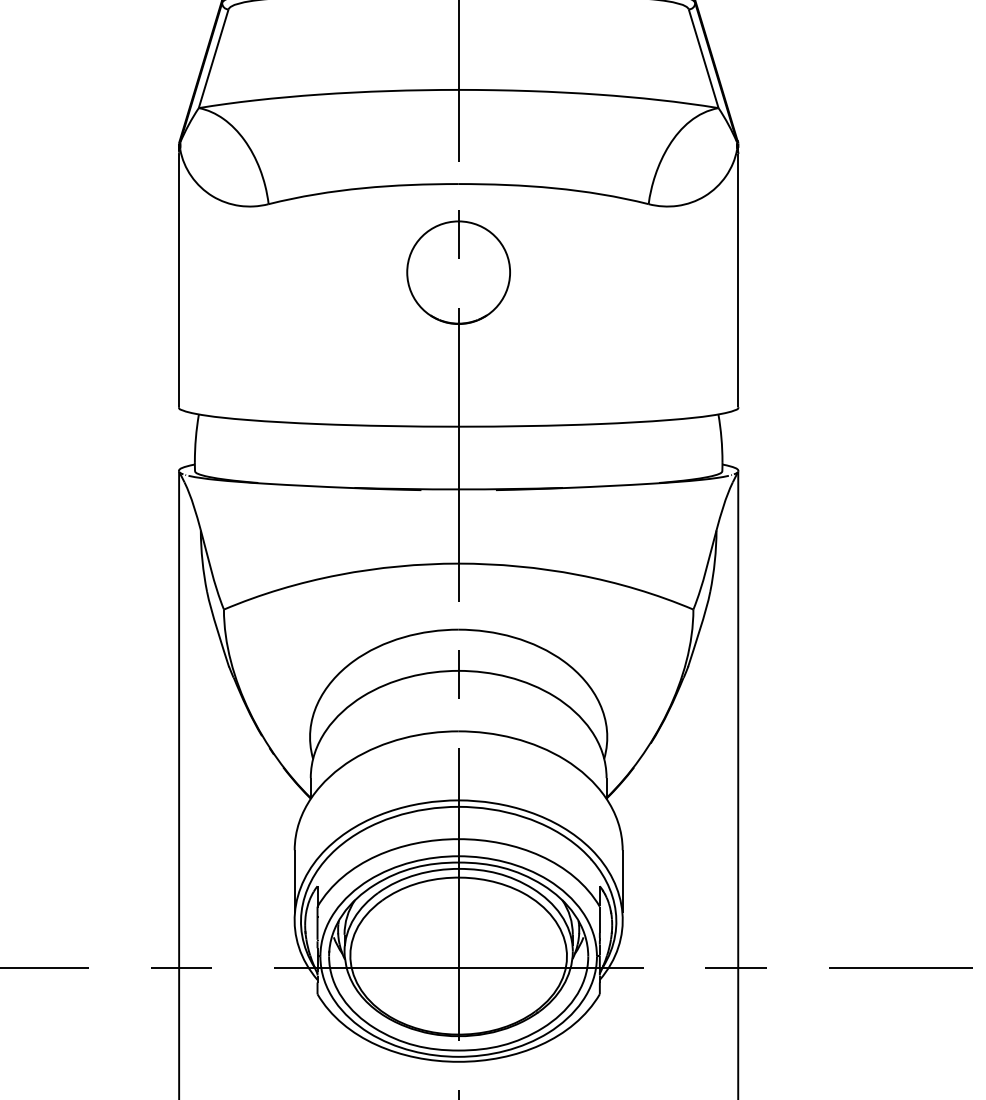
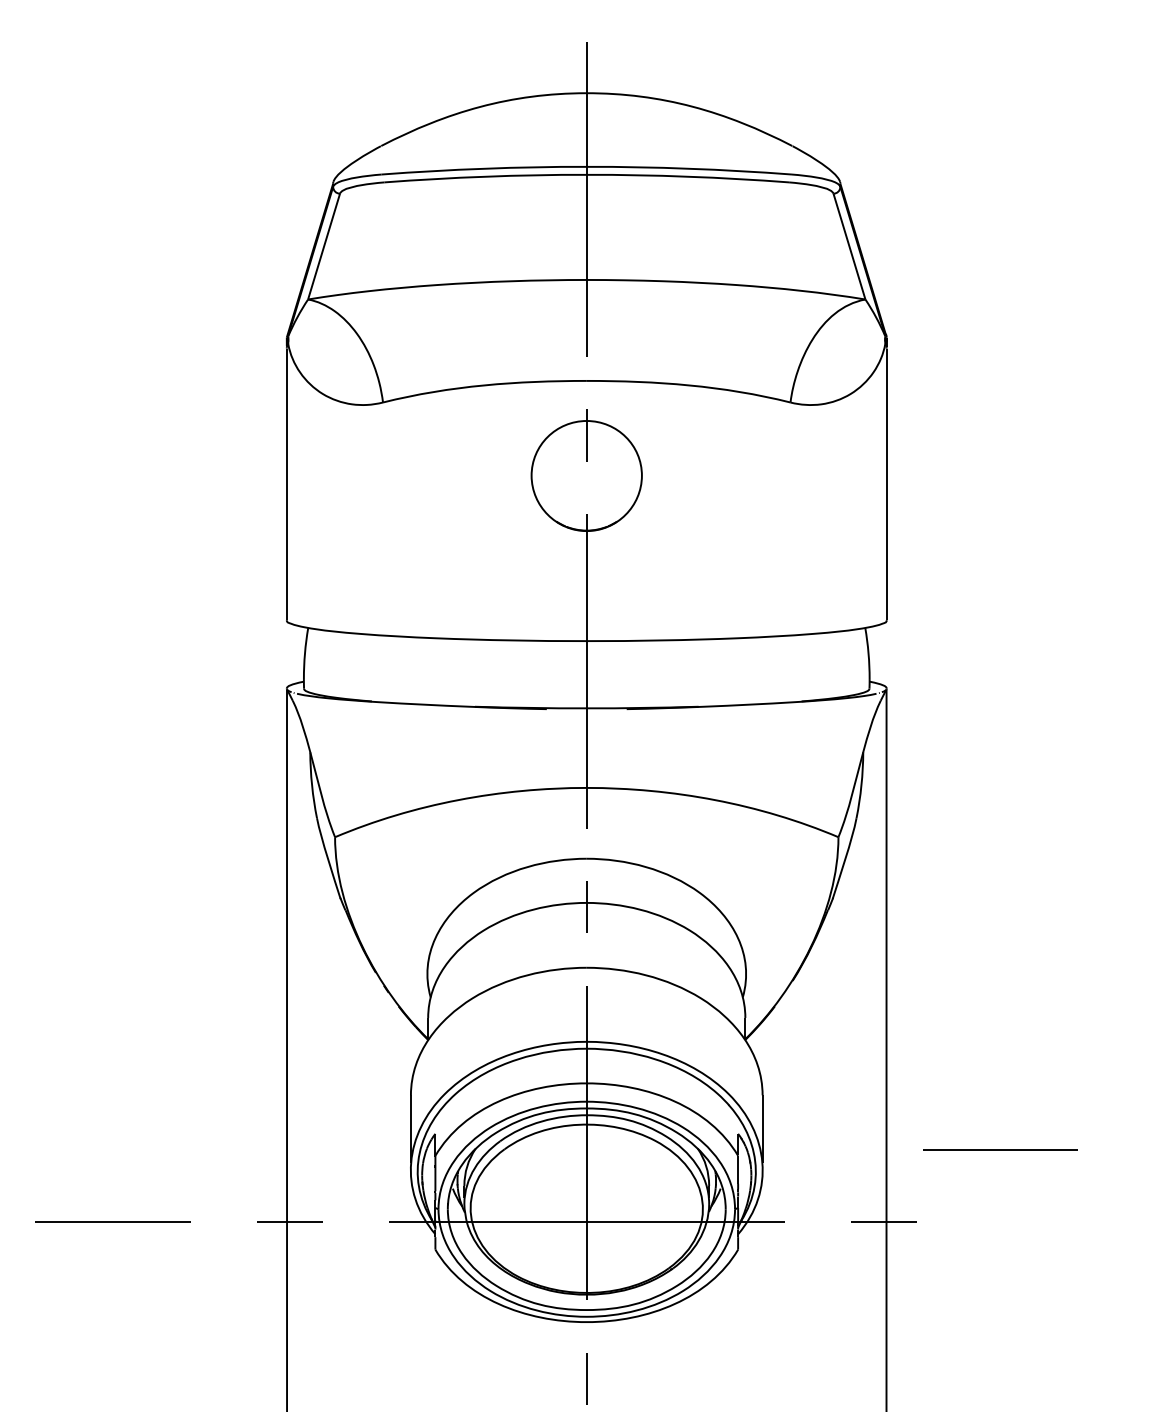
line: (901, 967) -> (1000, 1149), moved

